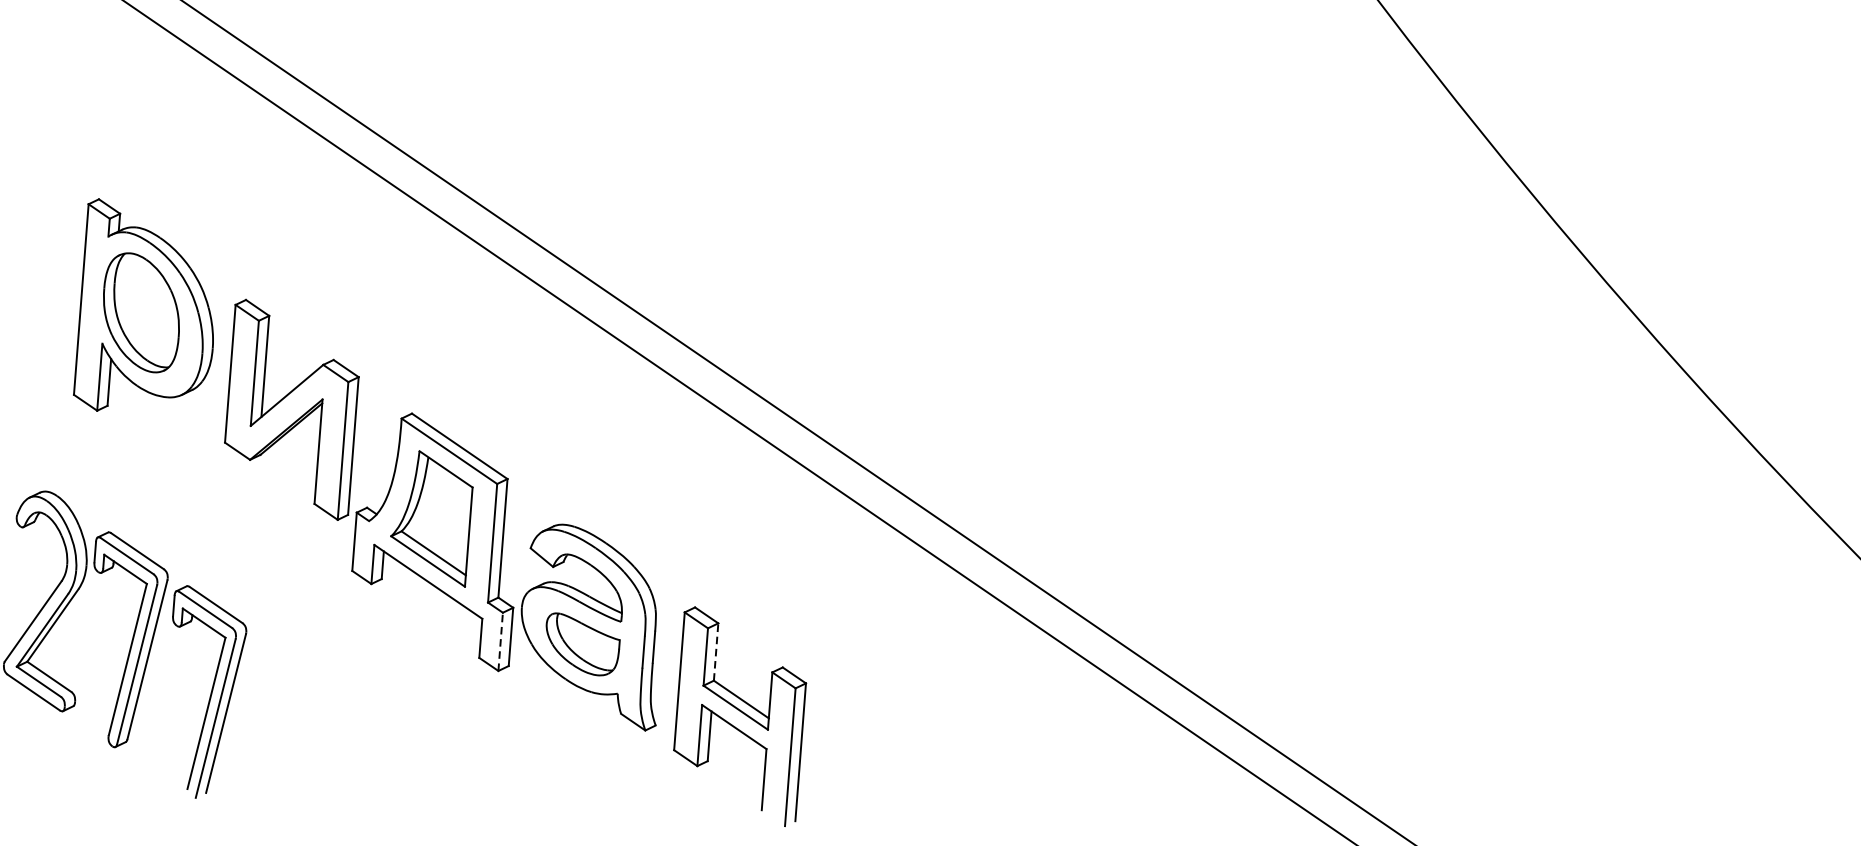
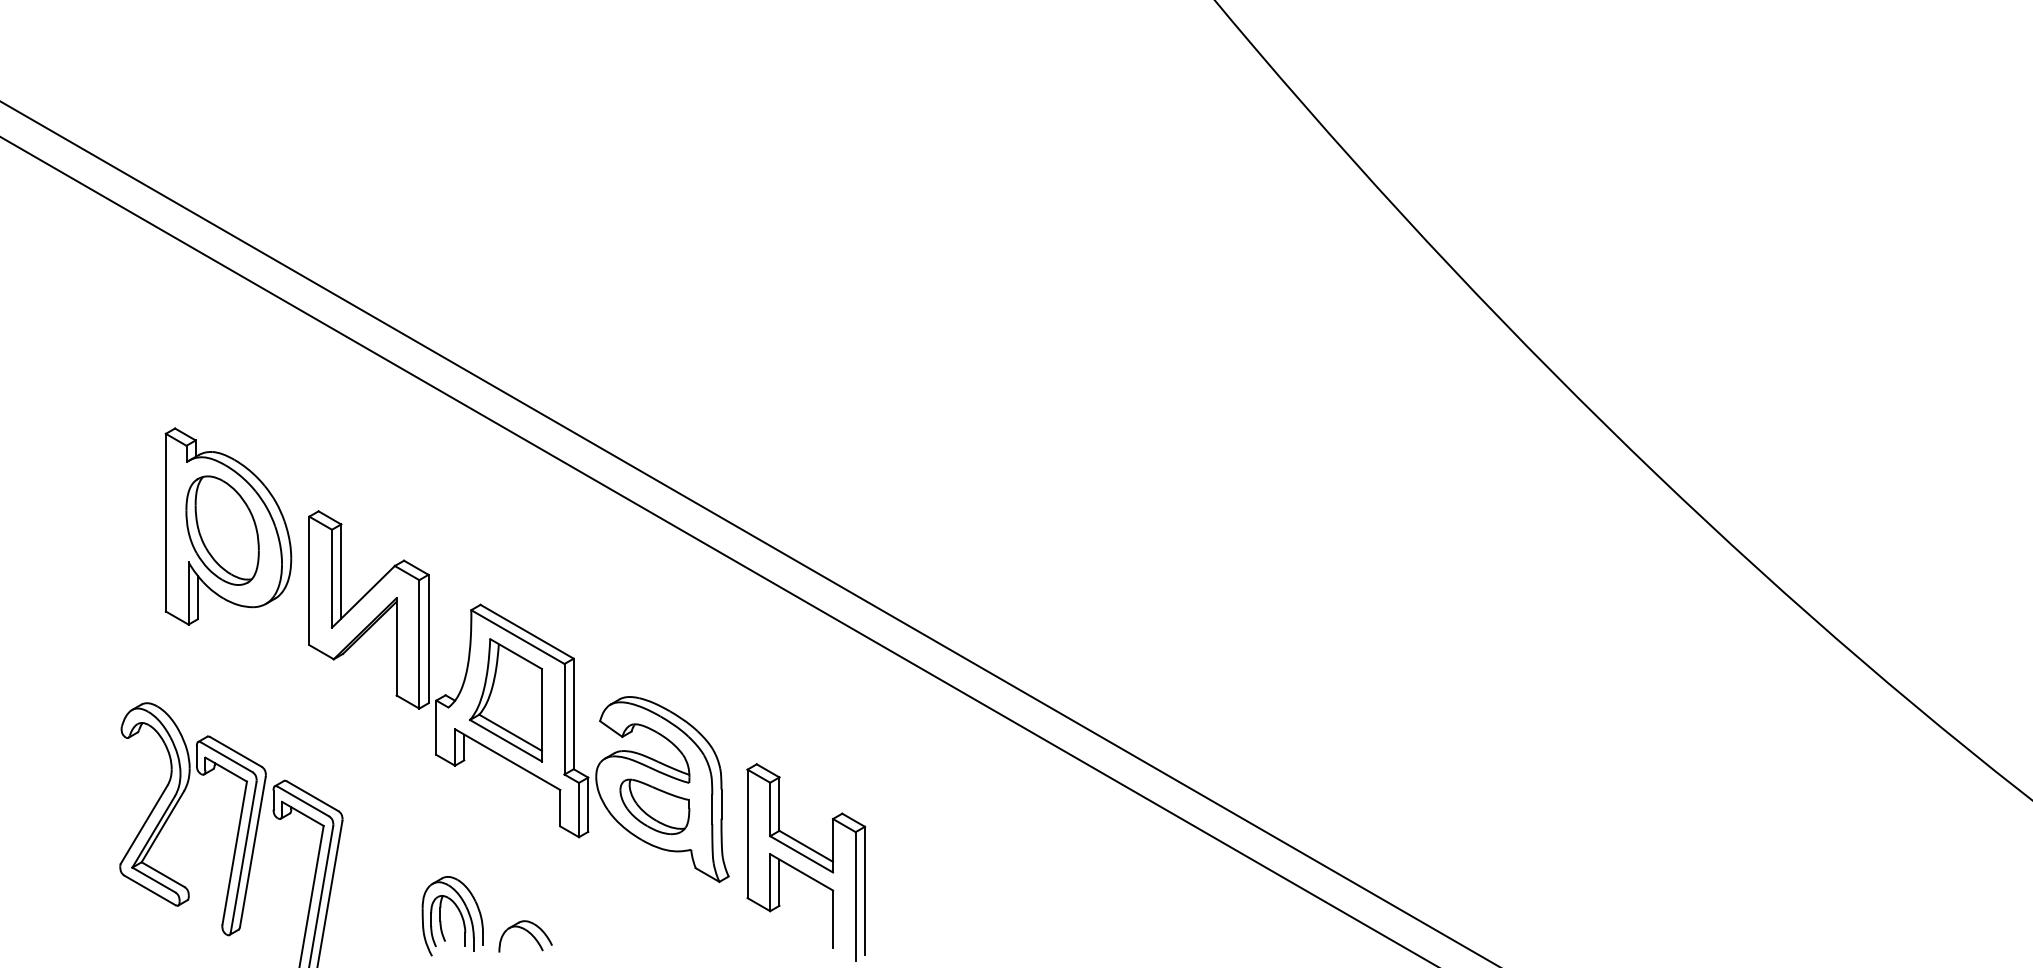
line: (501, 641) -> (579, 809), dashed -> solid
line: (716, 652) -> (779, 804), dashed -> solid
part: (363, 742) -> (459, 913), added
part: (432, 773) -> (525, 936), added

